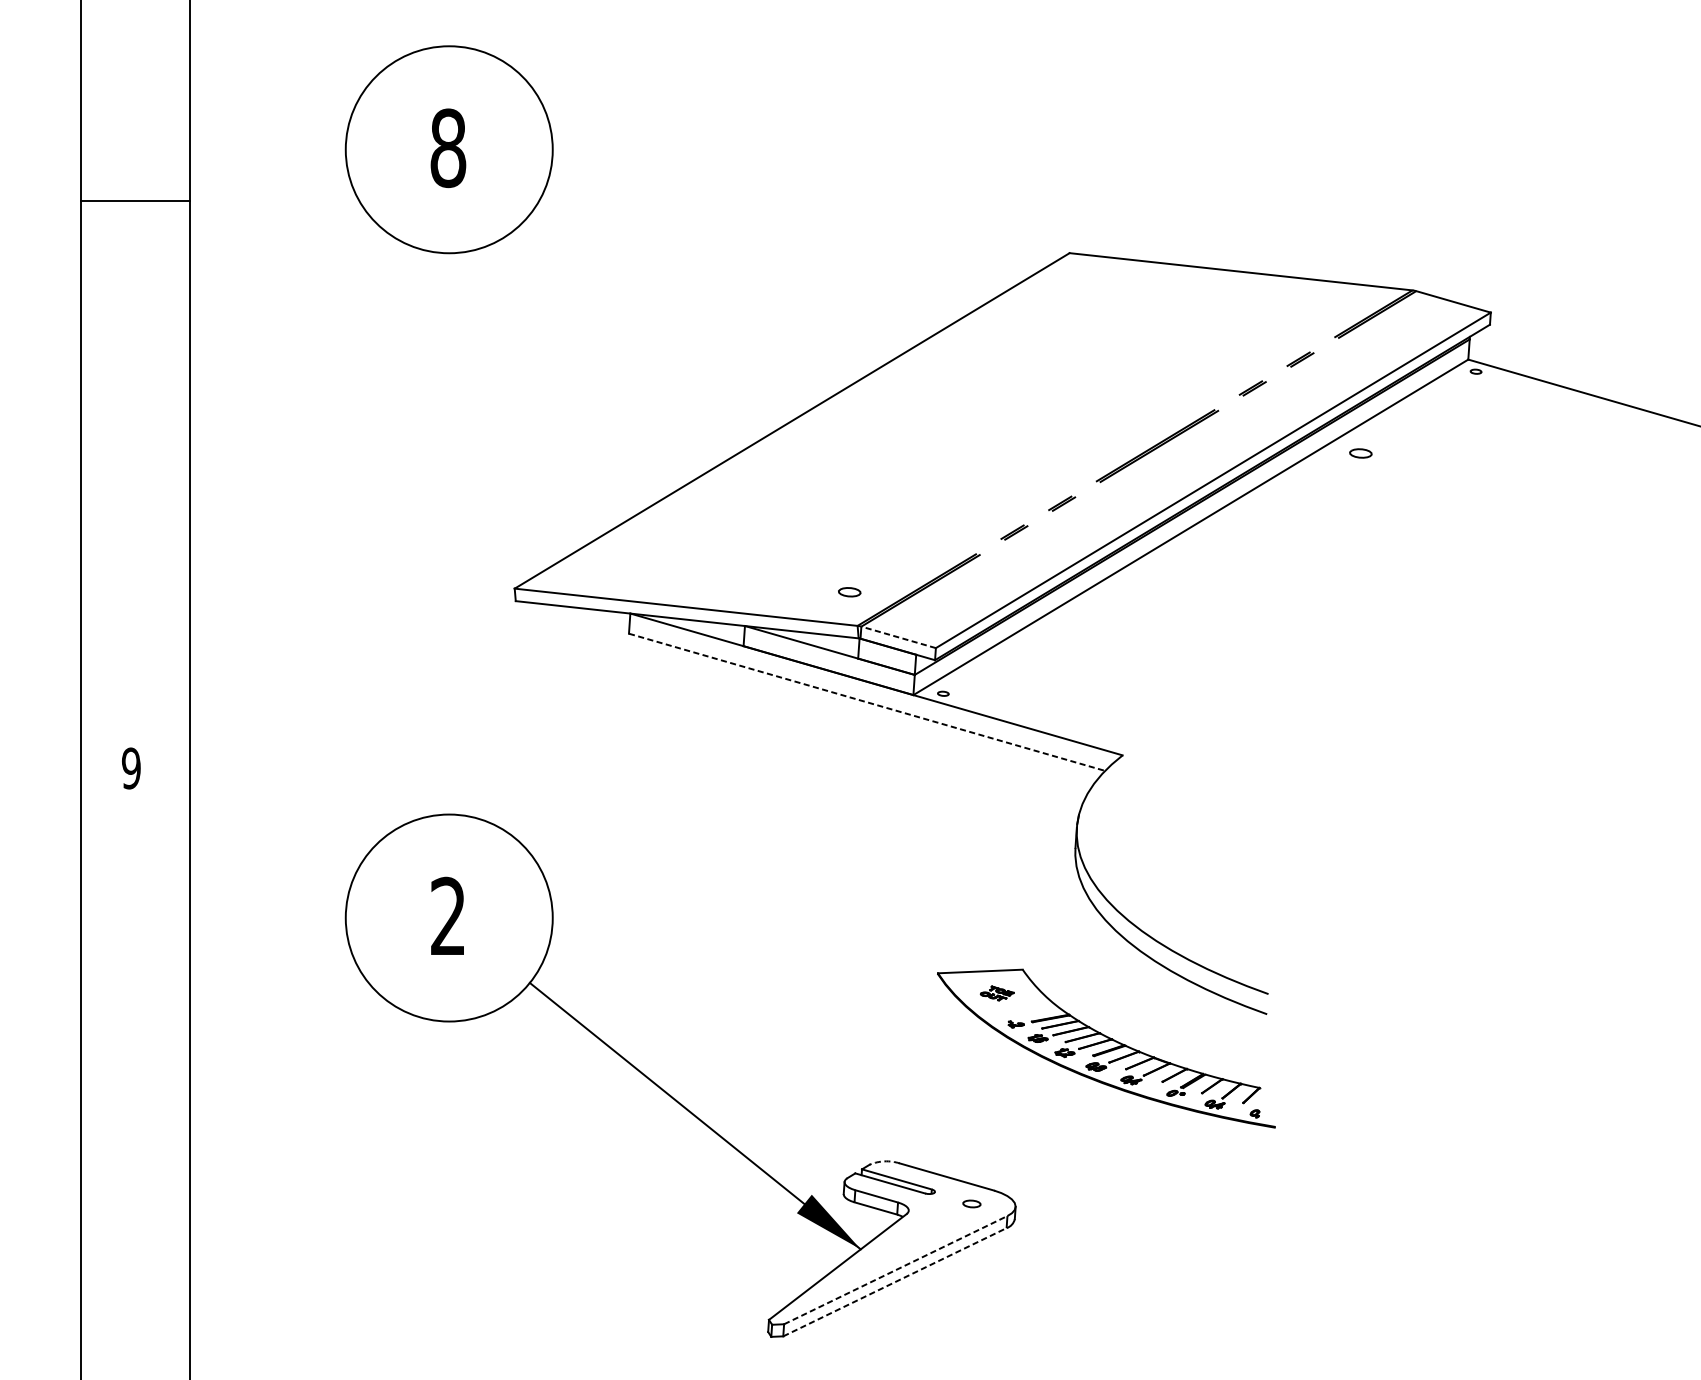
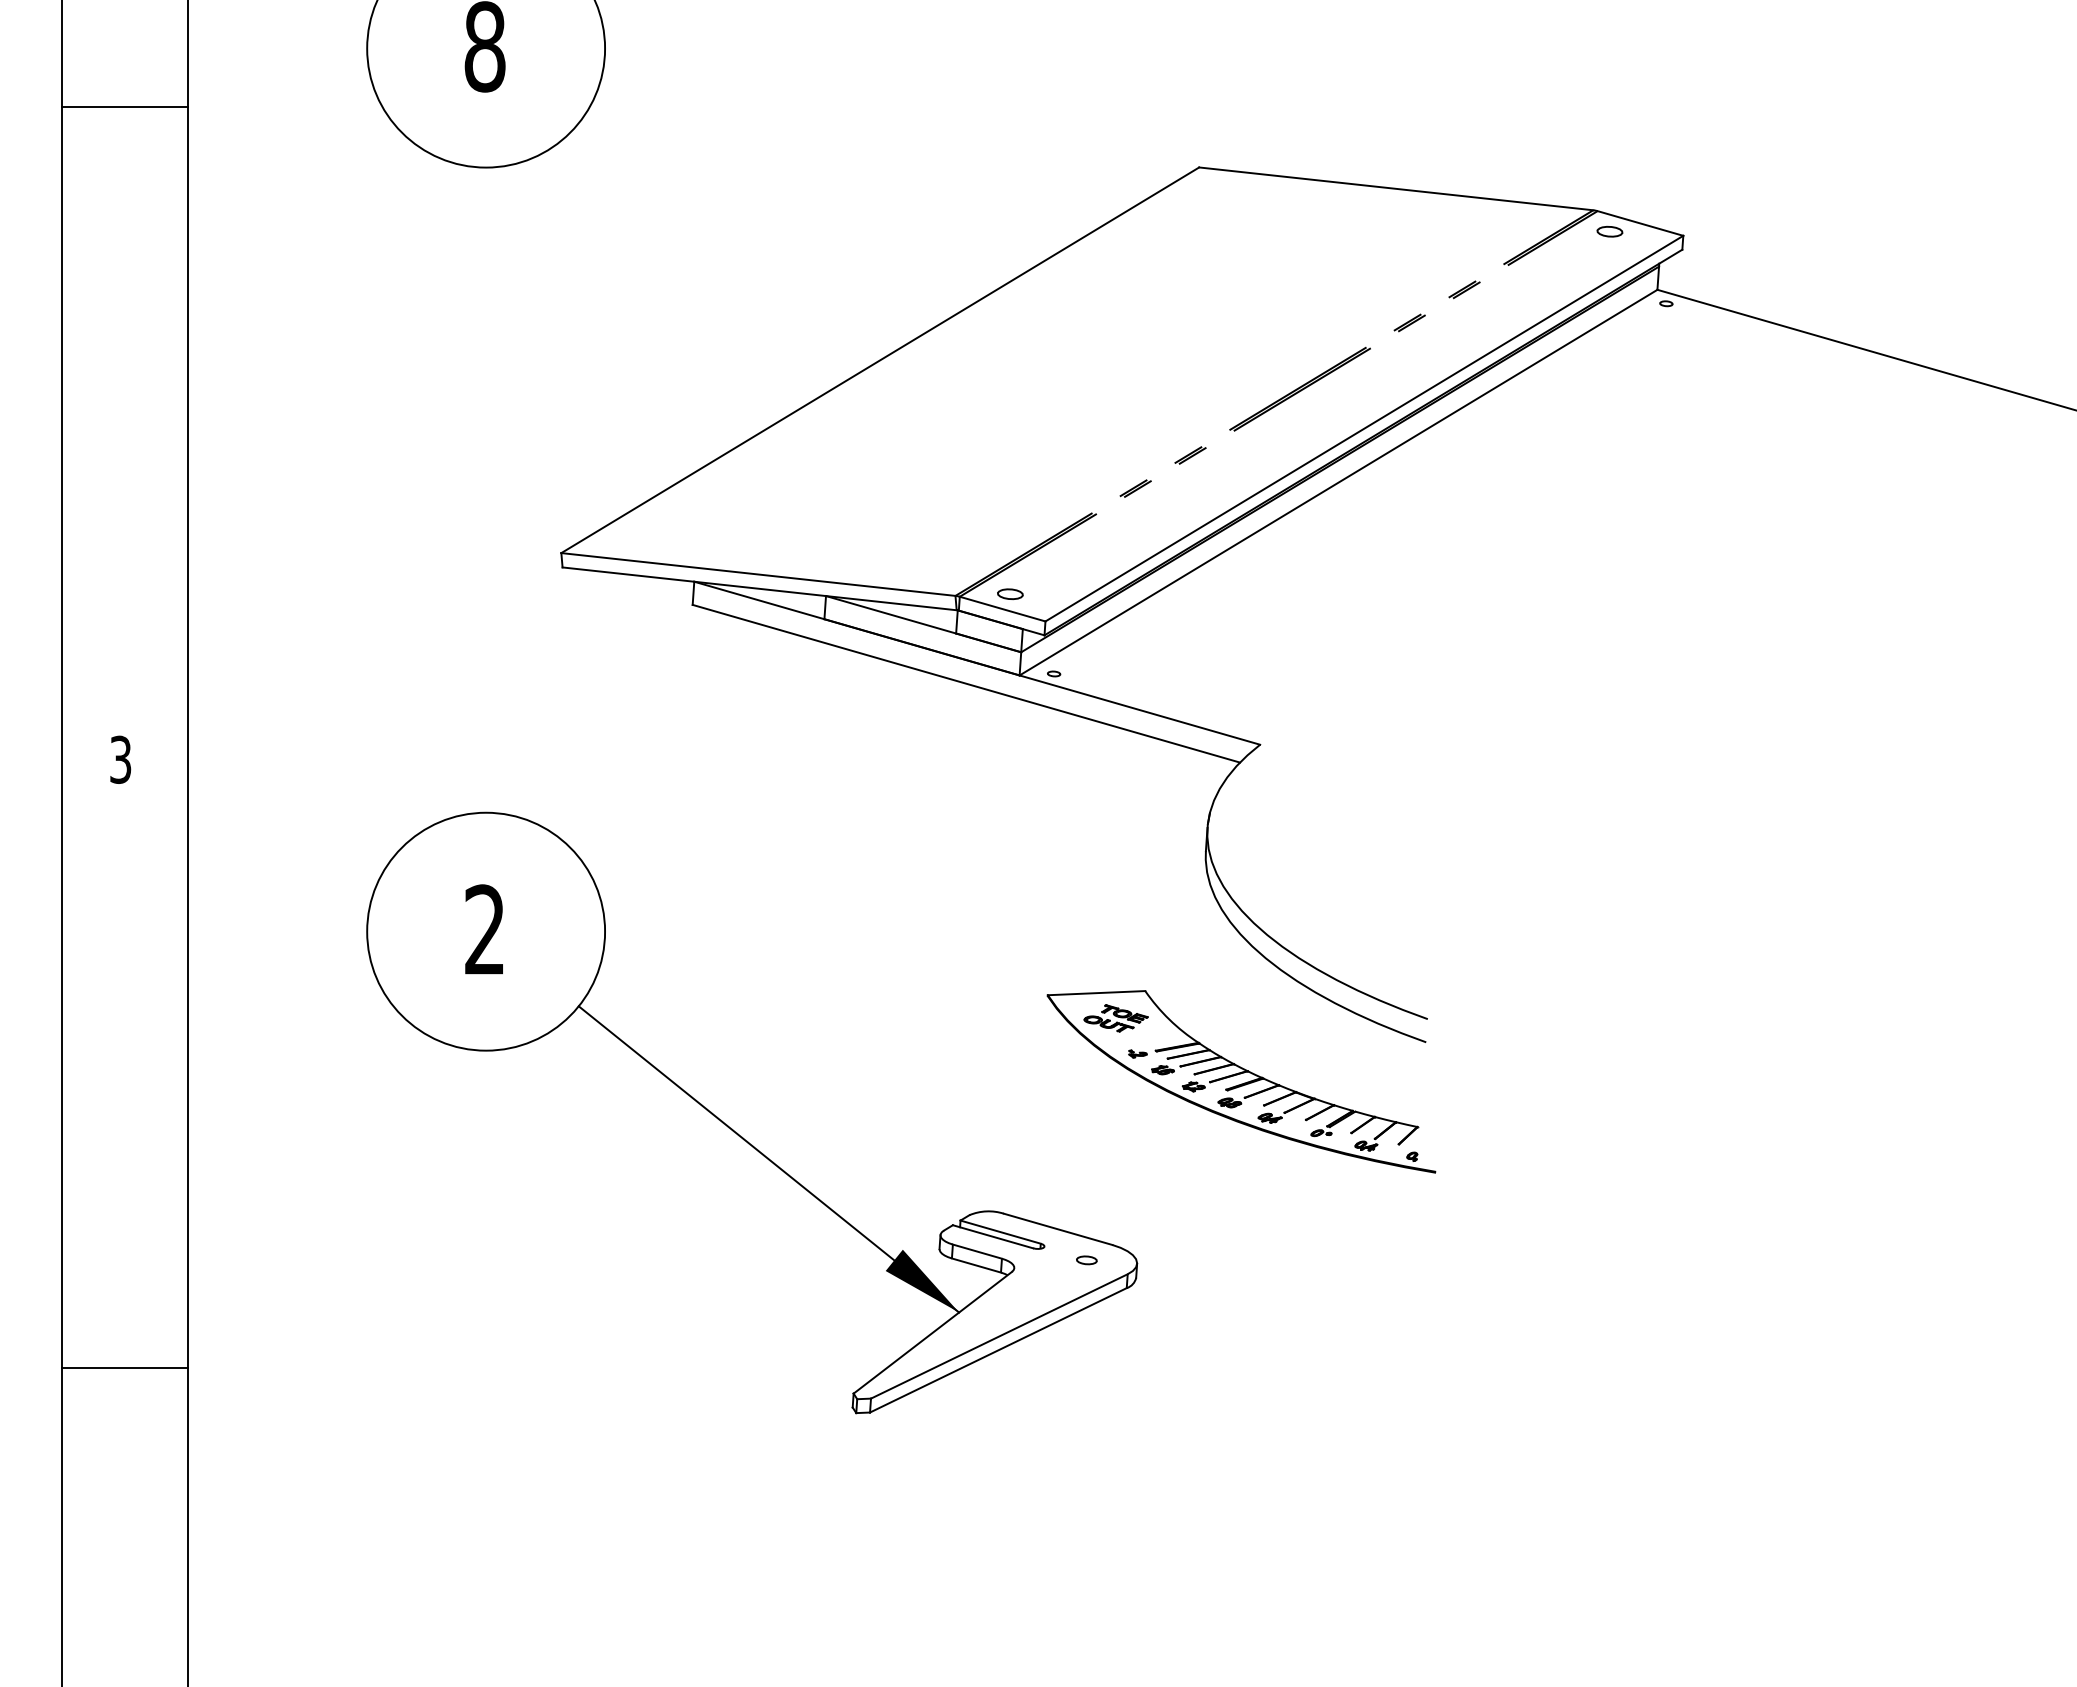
part: (1360, 453) -> (1609, 231), moved
part: (849, 592) -> (1010, 594), moved
line: (898, 637) -> (1002, 609), dashed -> solid
line: (867, 702) -> (966, 683), dashed -> solid
text: (131, 768) -> (120, 759), 9 -> 3
part: (996, 993) -> (1115, 1018), size x1.67
arc: (884, 1161) -> (986, 1211), dashed -> solid
line: (895, 1270) -> (999, 1336), dashed -> solid
line: (895, 1282) -> (998, 1350), dashed -> solid
line: (135, 1298) -> (125, 1368), added

